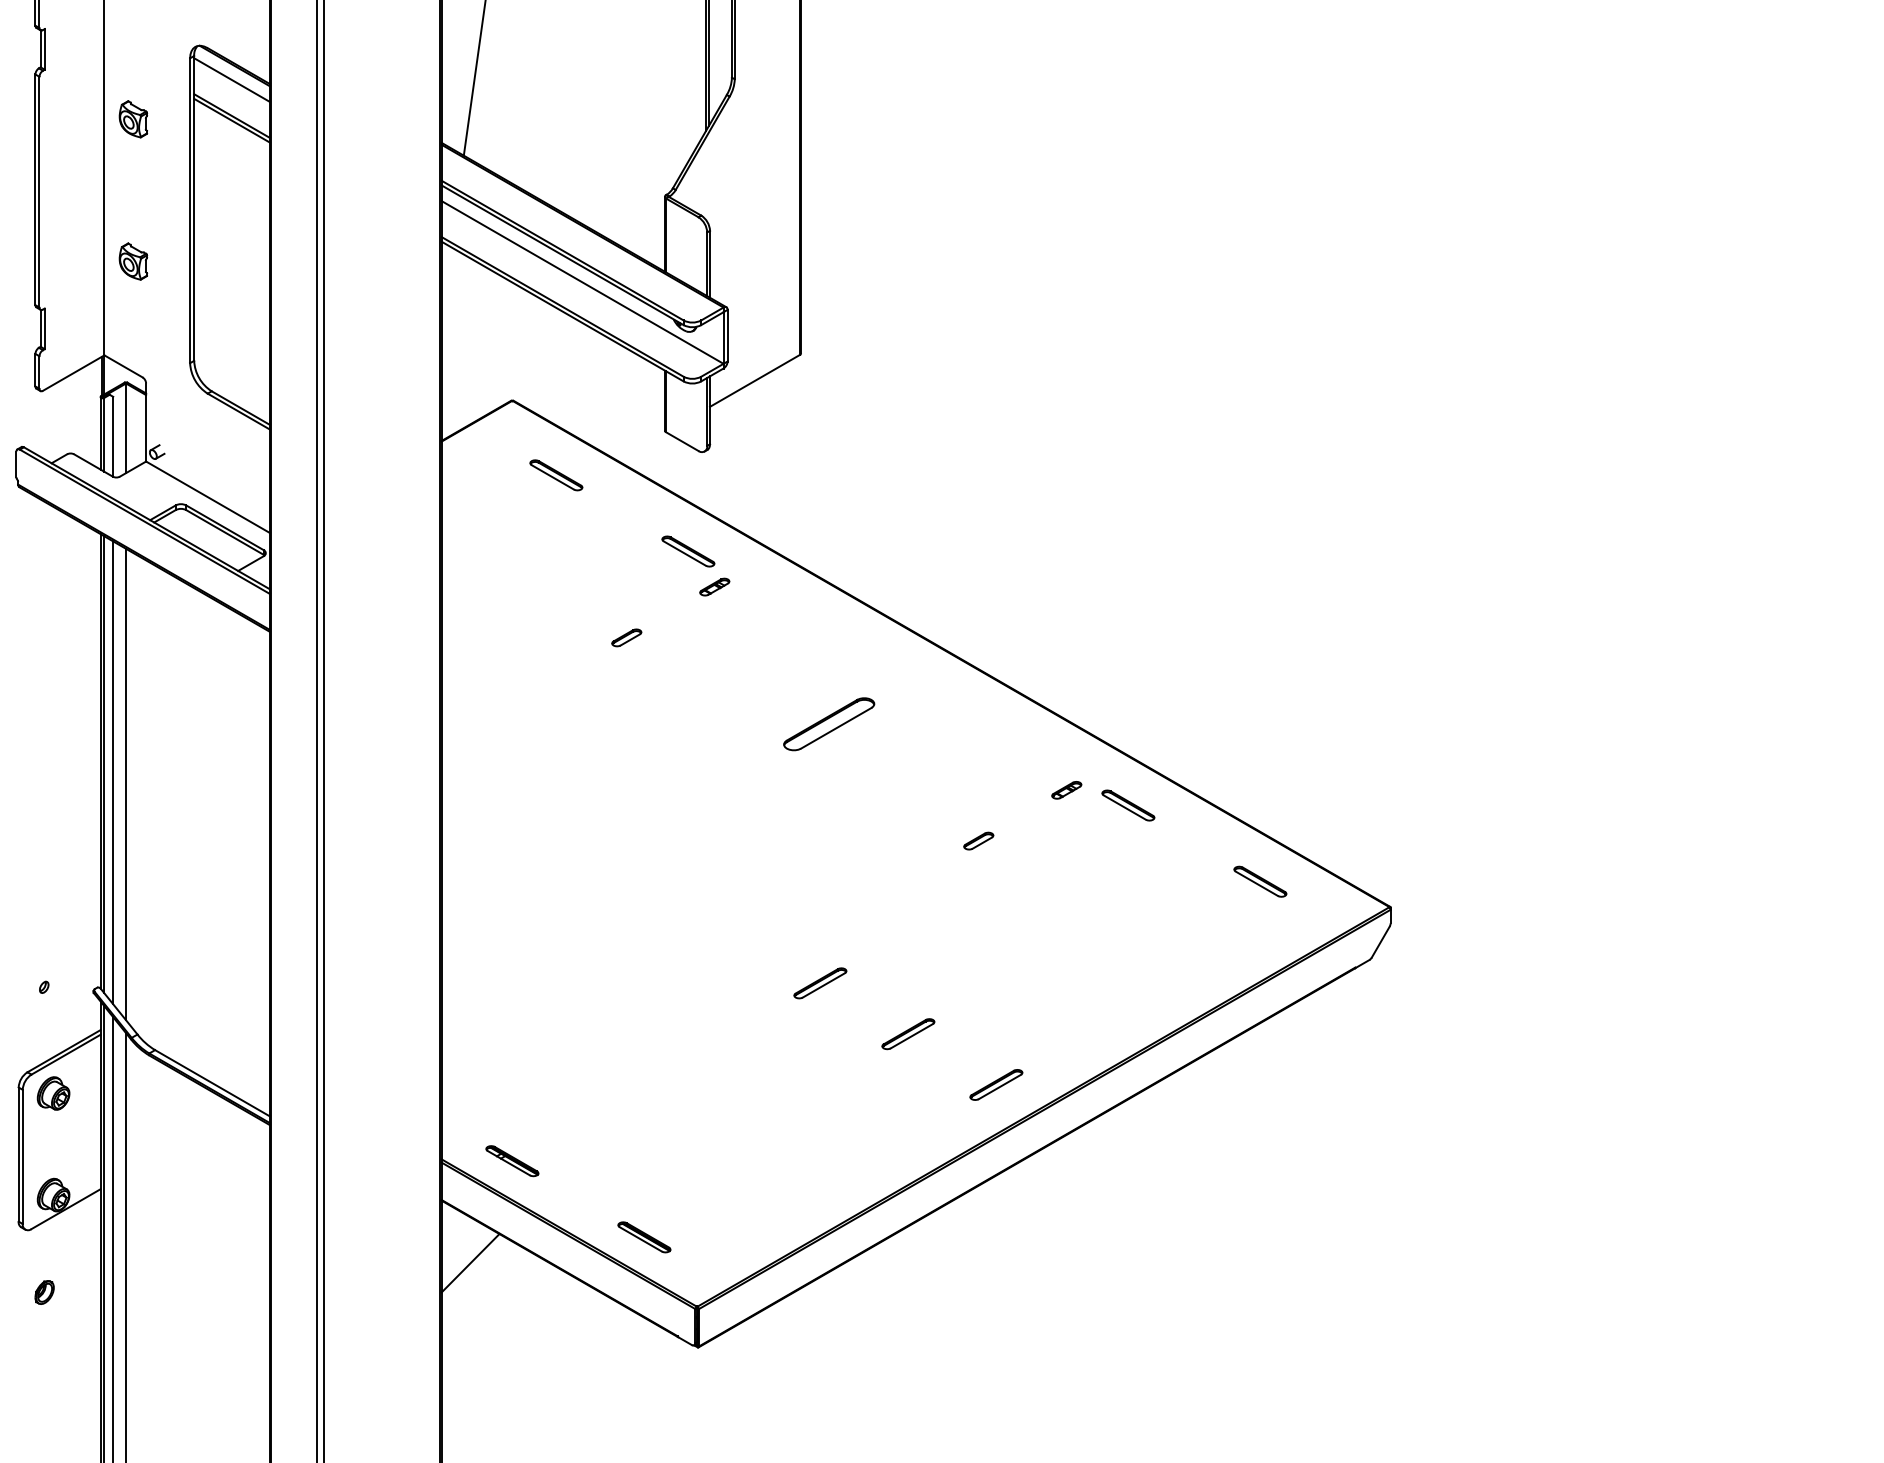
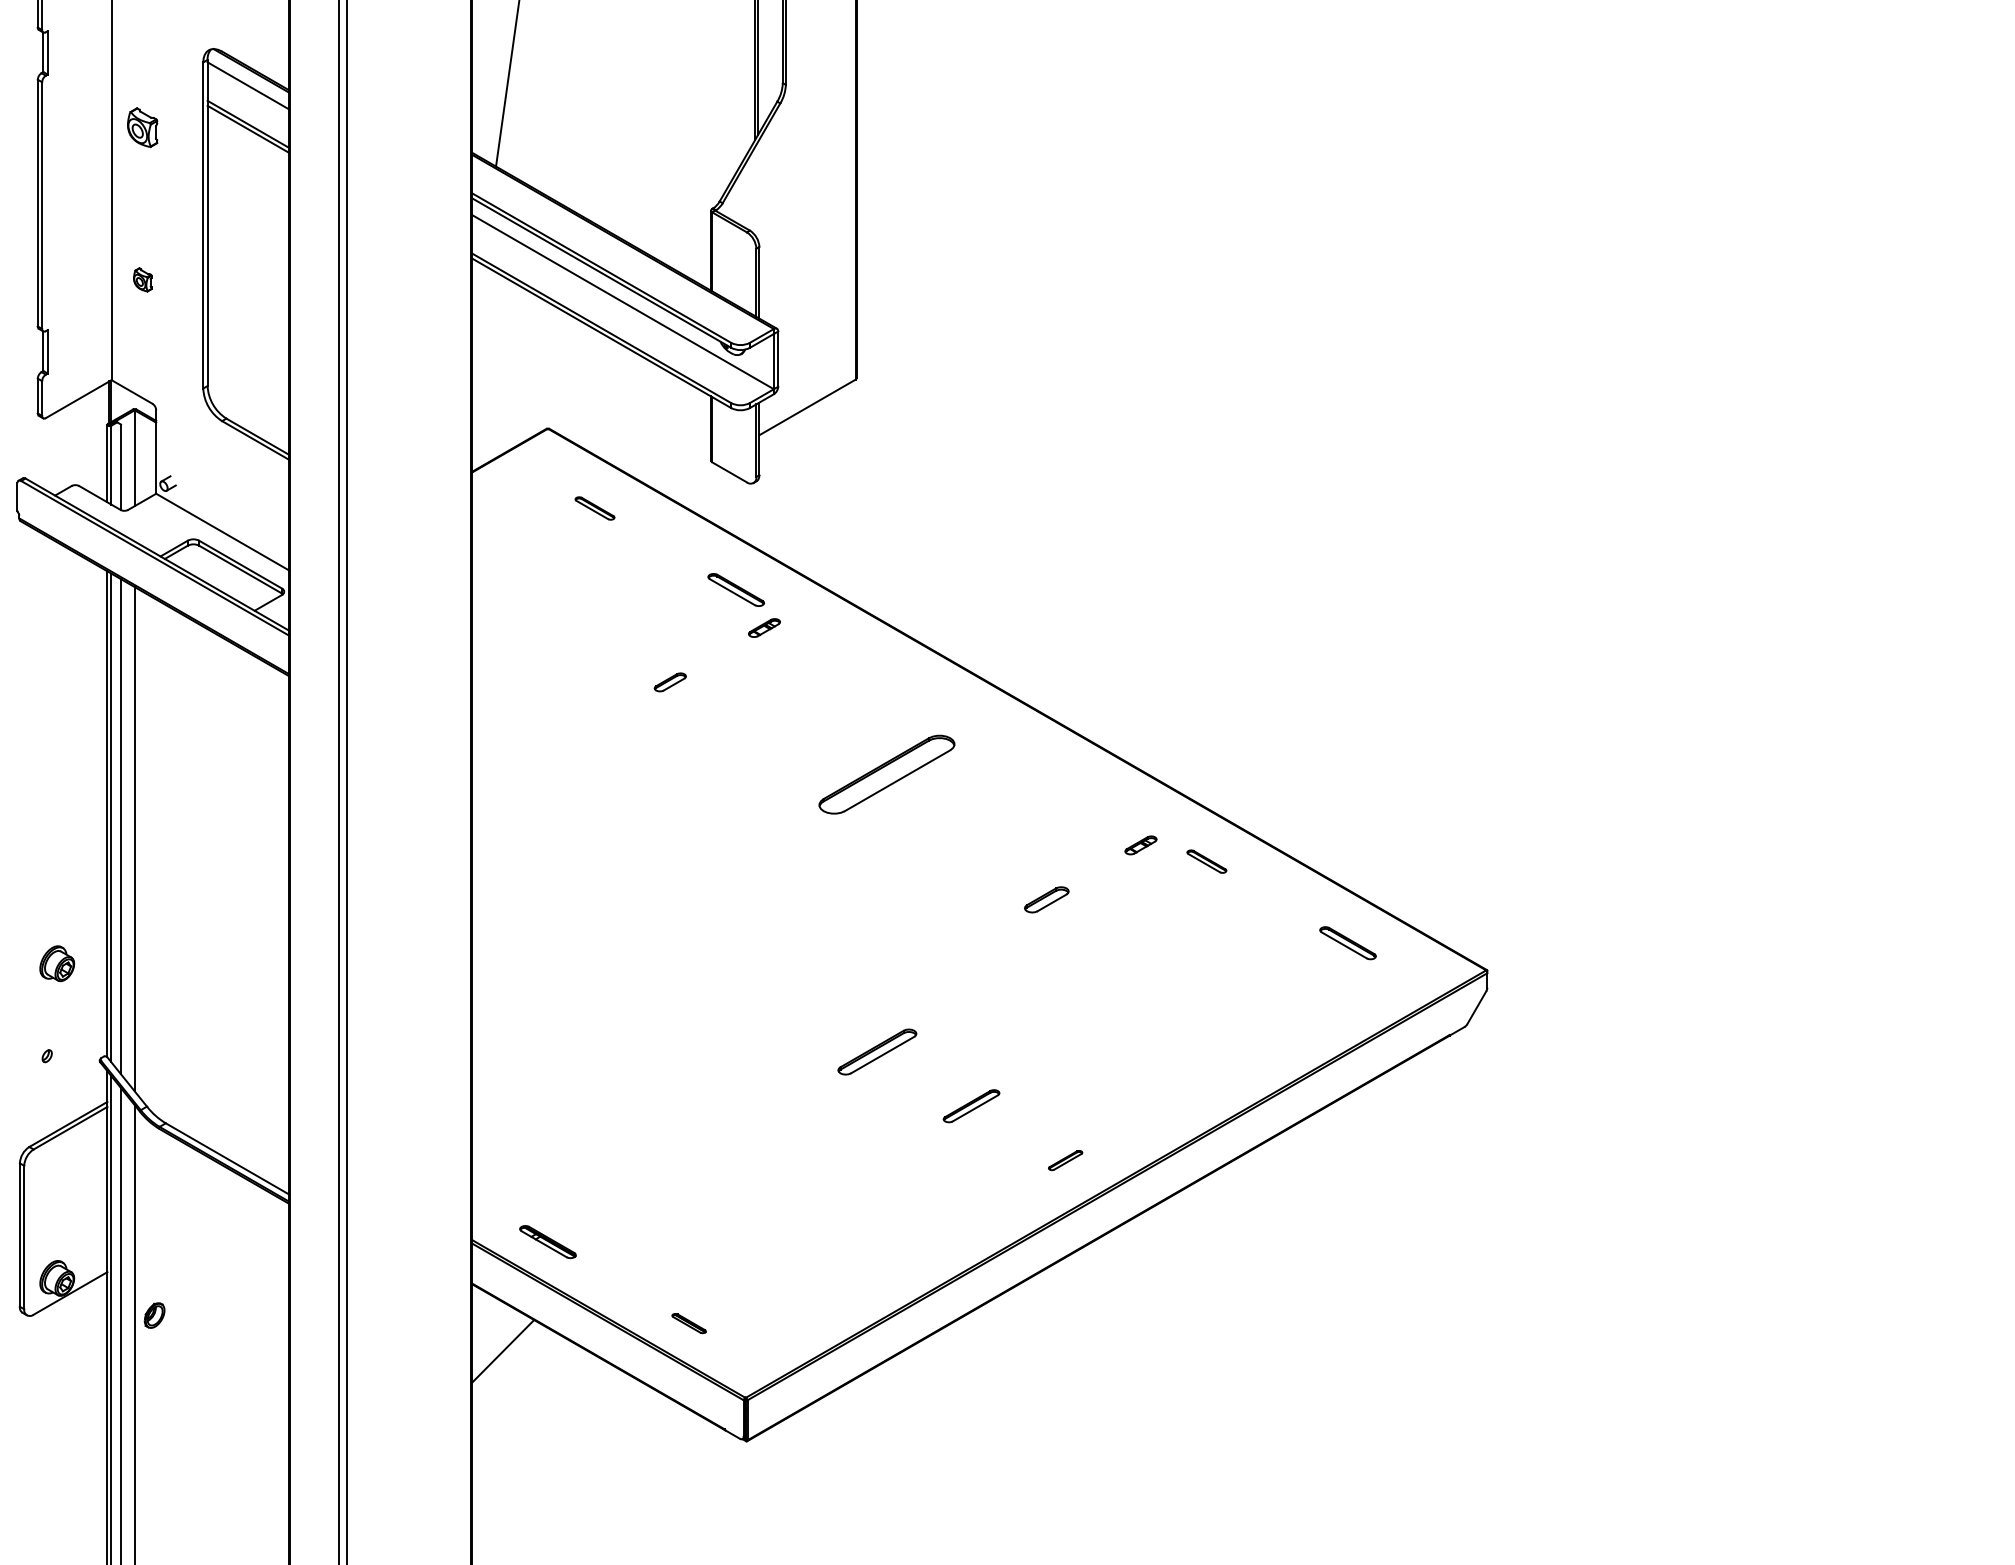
part: (133, 261) -> (142, 279), size x0.6
part: (555, 475) -> (594, 508), size x0.7
part: (828, 724) -> (886, 774), size x1.4
part: (1128, 805) -> (1206, 861), size x0.7
part: (978, 840) -> (1046, 899), size x1.4
part: (820, 982) -> (877, 1051), size x1.4
part: (996, 1084) -> (1065, 1160), size x0.6
part: (53, 1093) -> (57, 963), moved
part: (643, 1237) -> (688, 1323), size x0.6
part: (44, 1292) -> (154, 1315), moved

